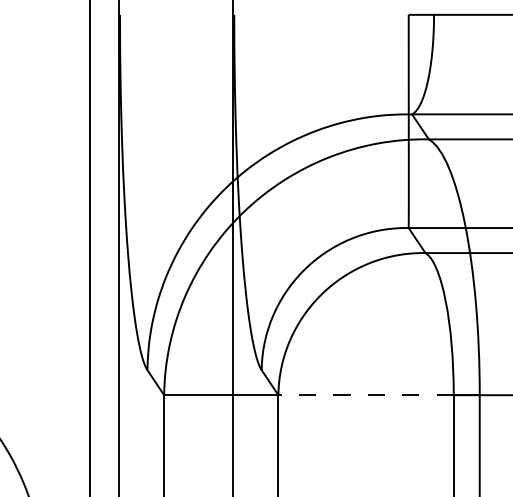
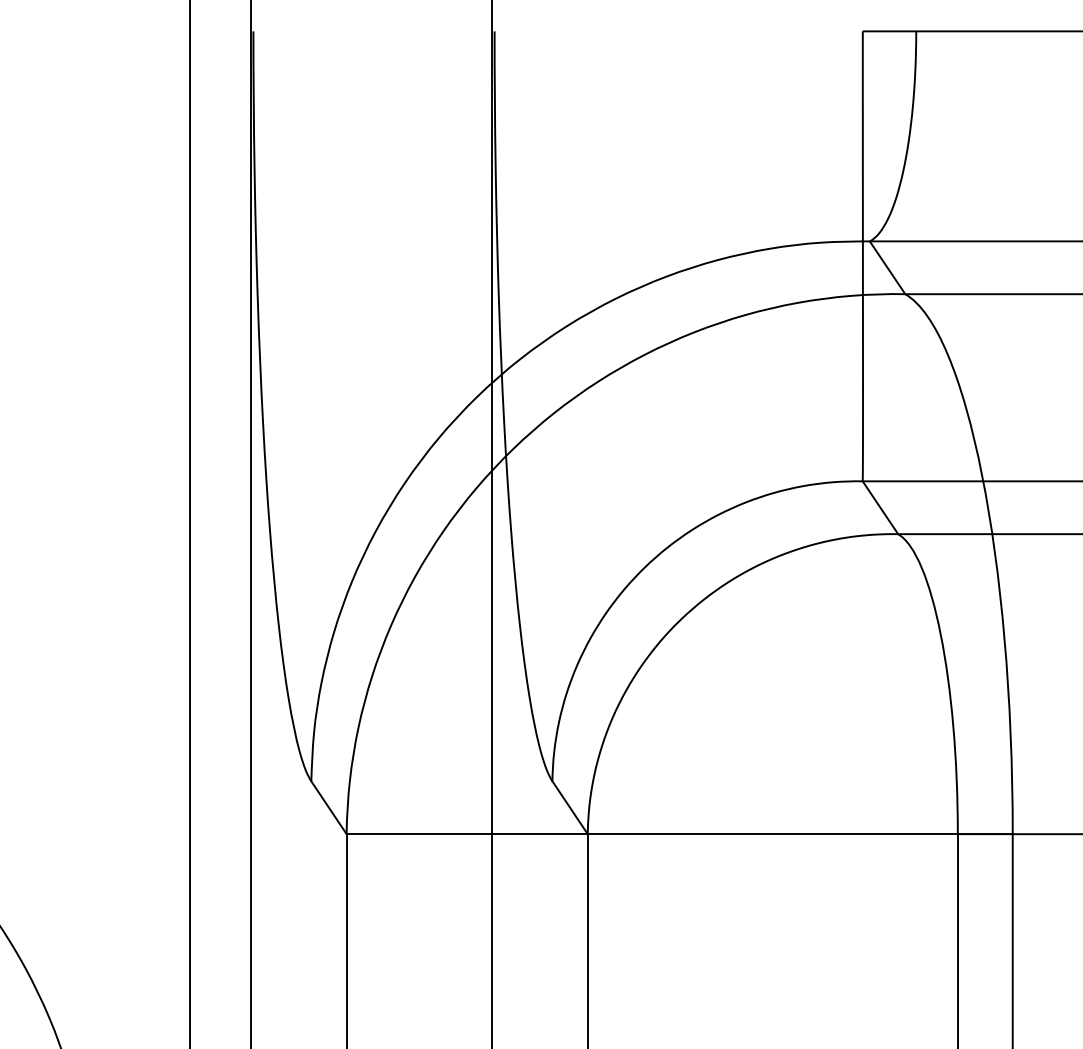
line: (366, 395) -> (773, 834), dashed -> solid

